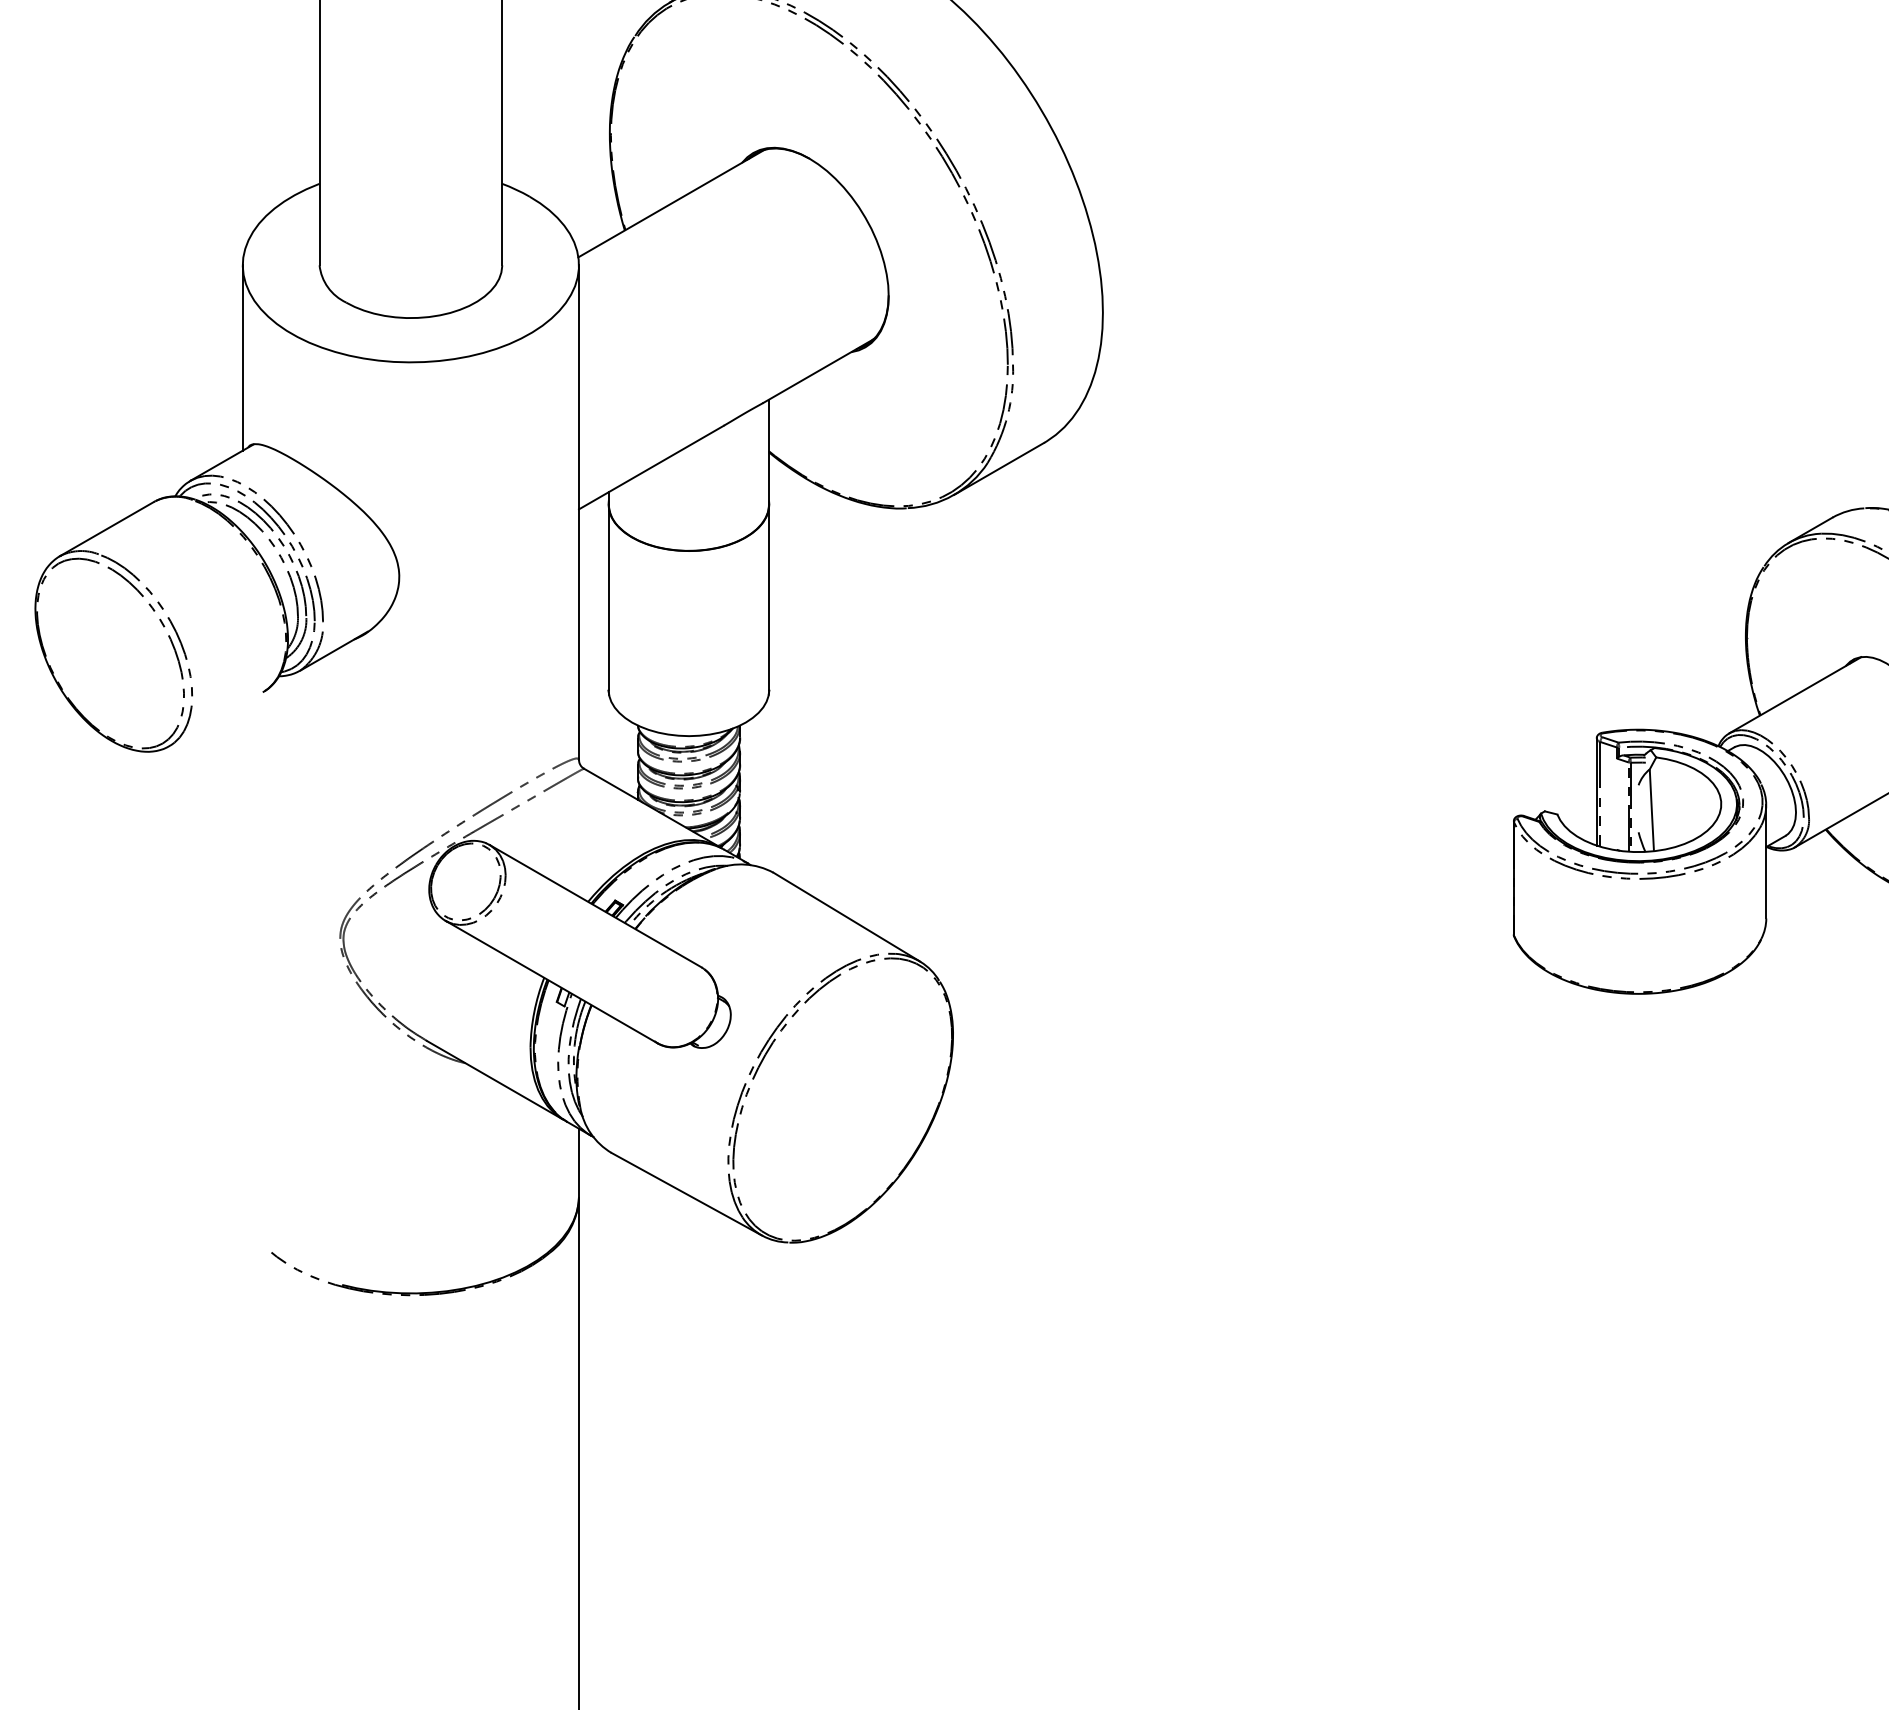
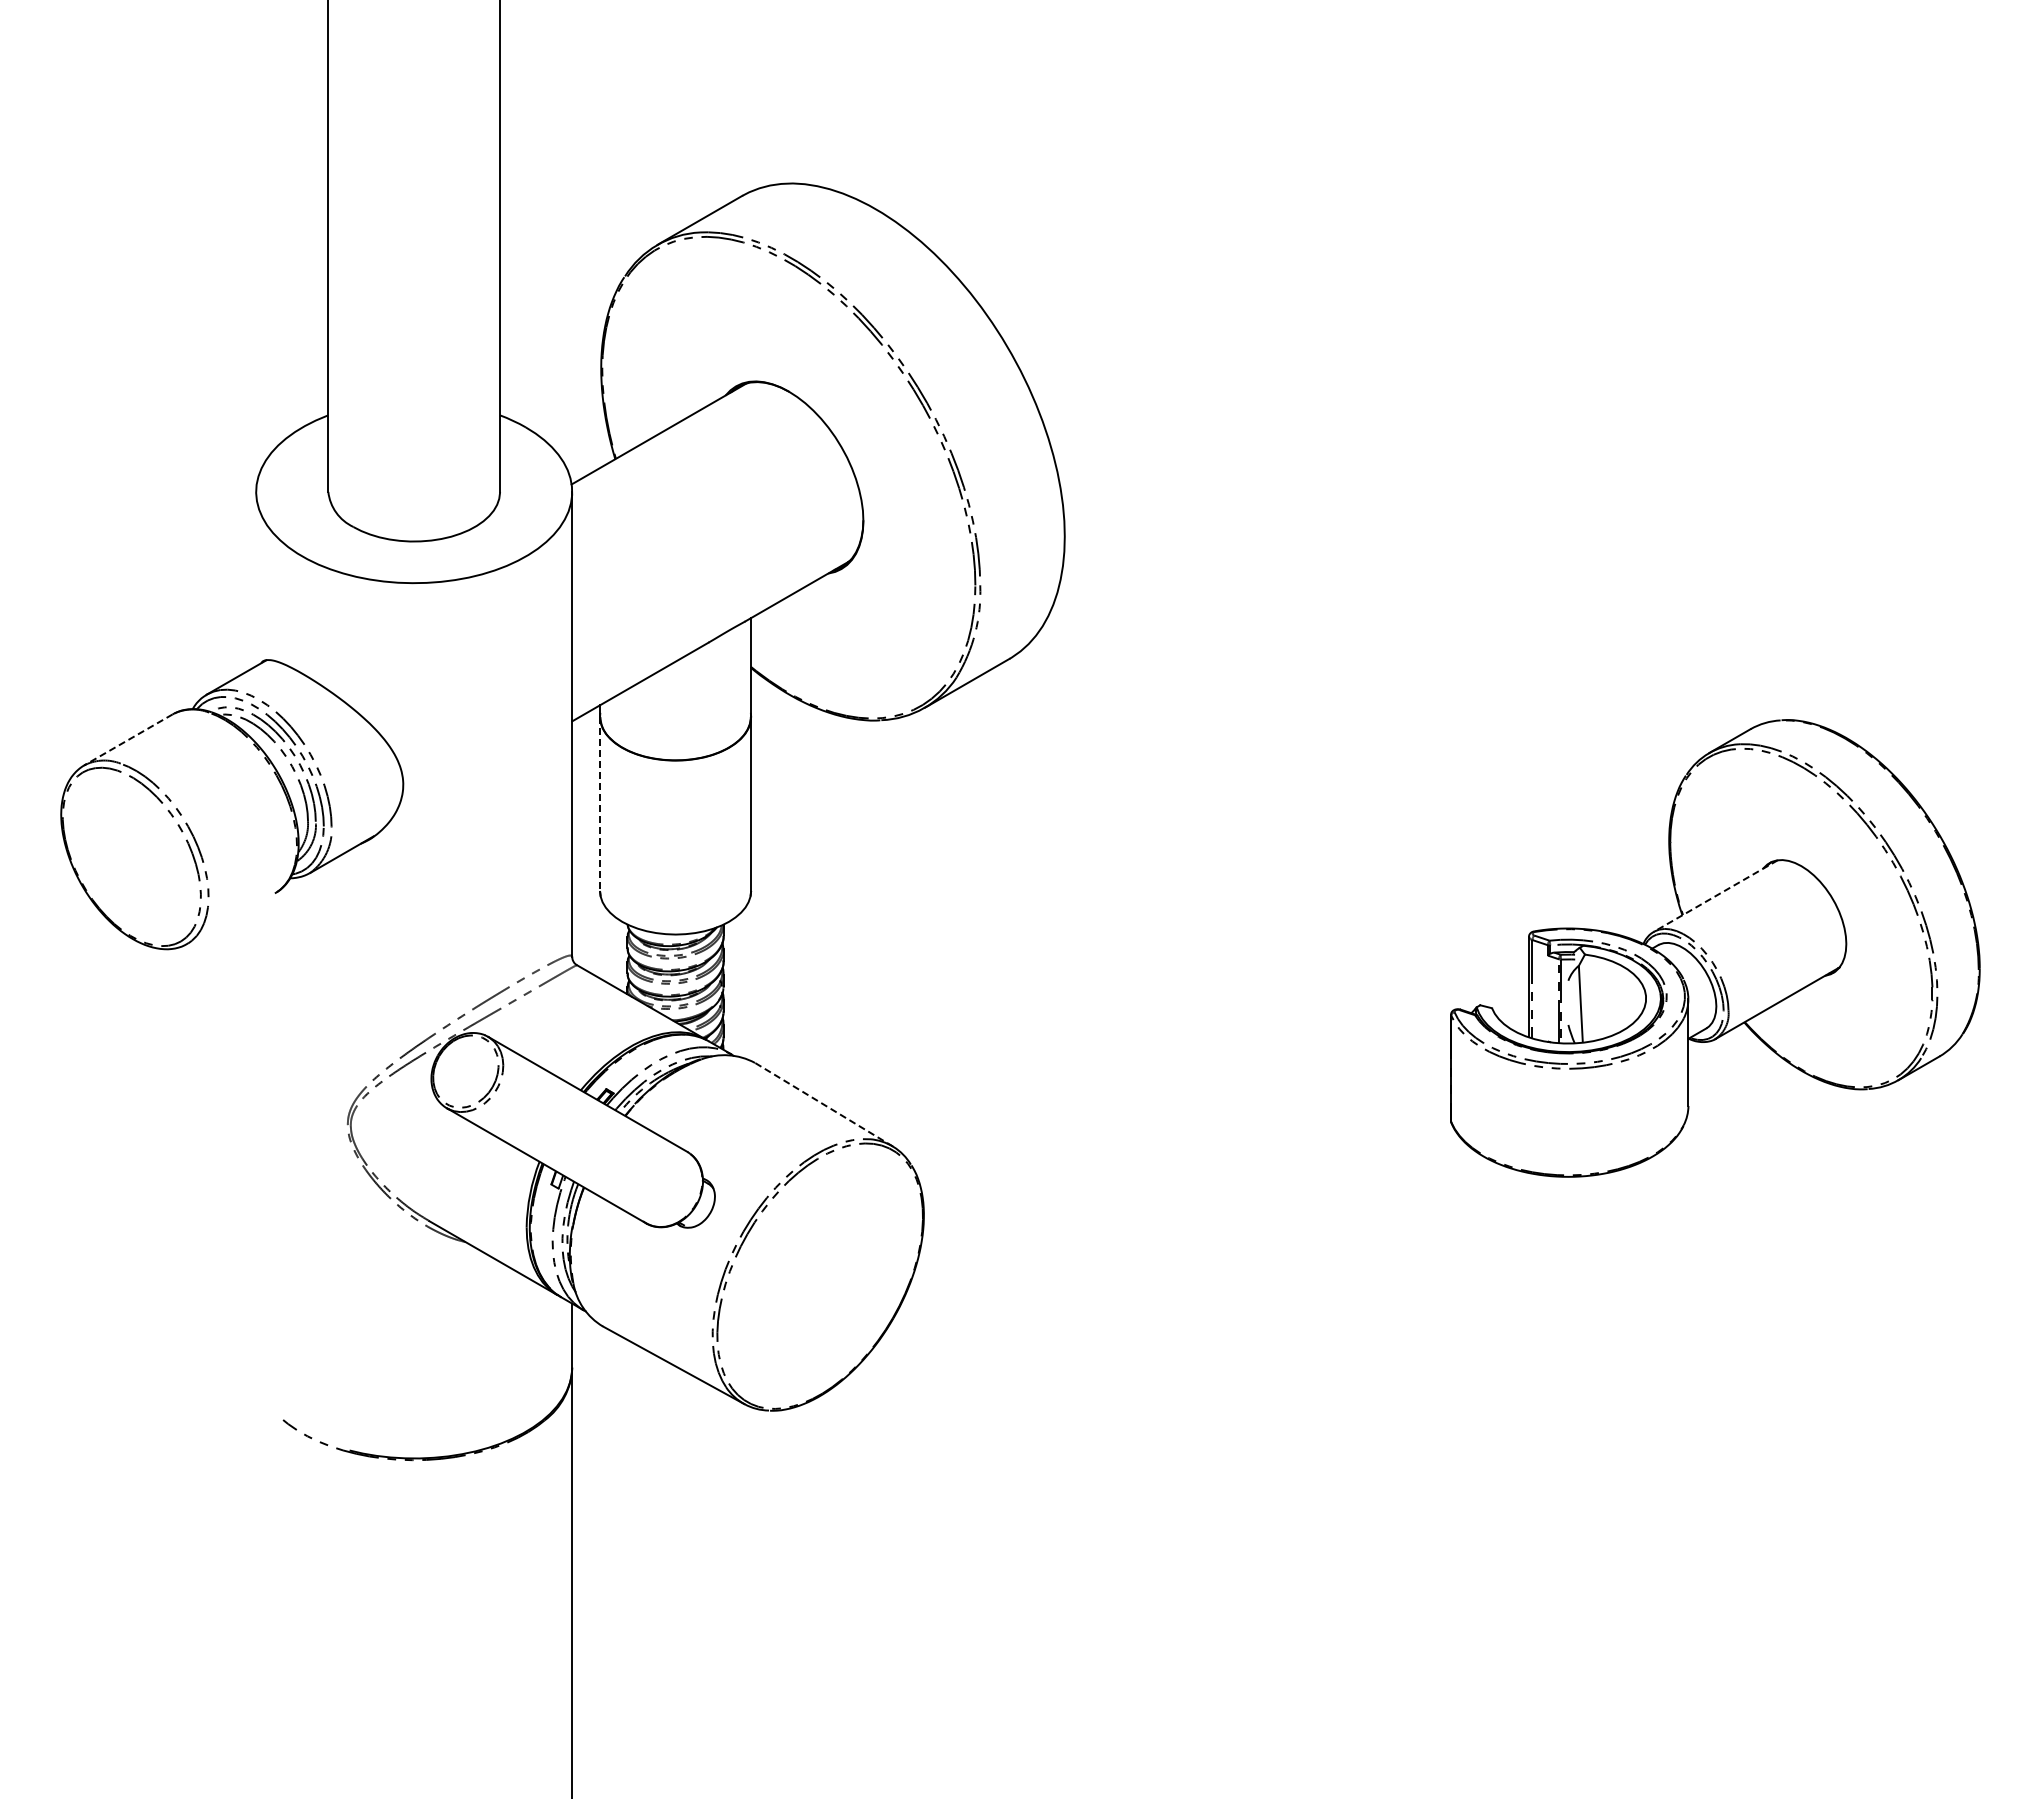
line: (243, 357) -> (256, 578), removed
line: (106, 529) -> (128, 740), solid -> dashed
line: (609, 596) -> (600, 803), solid -> dashed
line: (1795, 695) -> (1715, 896), solid -> dashed
line: (847, 916) -> (824, 1104), solid -> dashed

